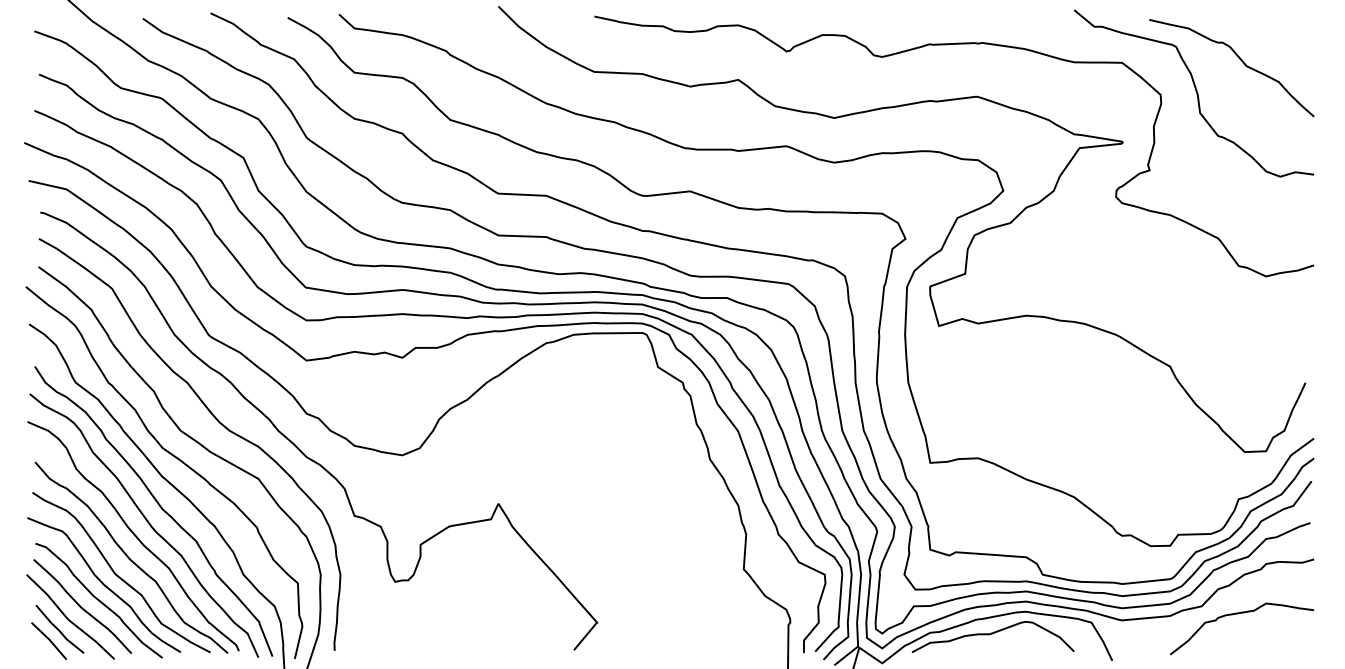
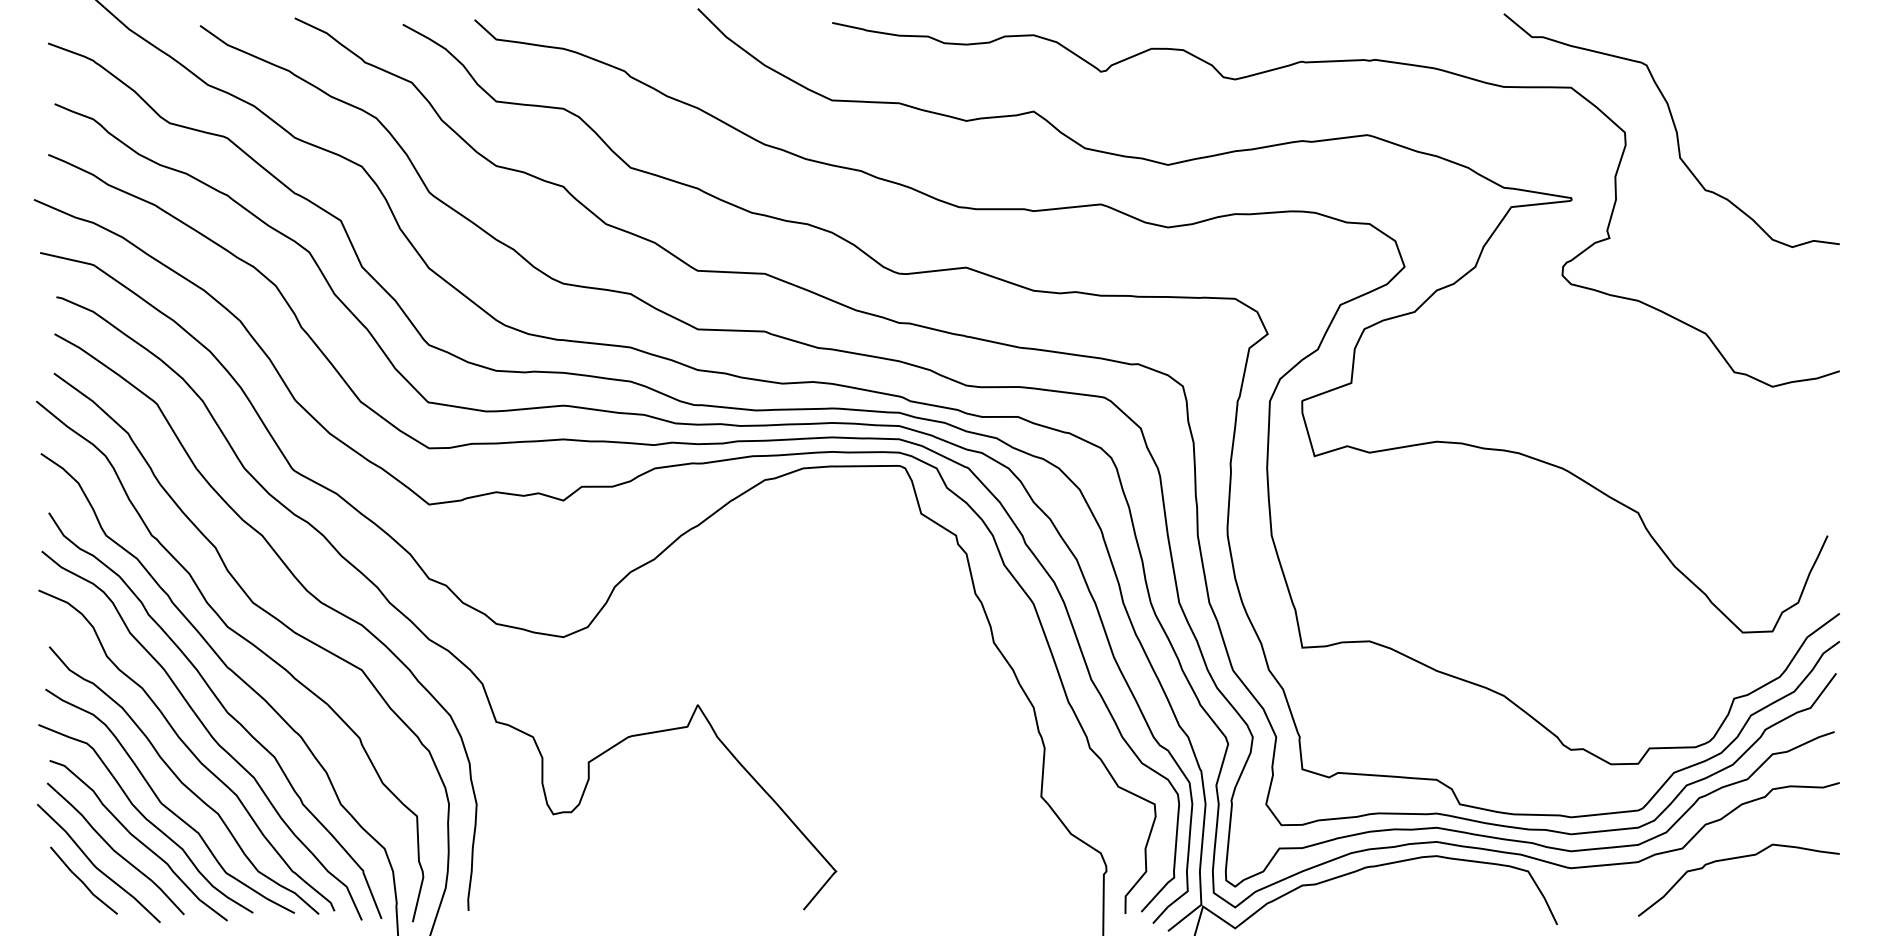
curve: (1239, 59) -> (1735, 82), removed
curve: (992, 634) -> (1389, 887), removed
line: (49, 641) -> (69, 897), removed

